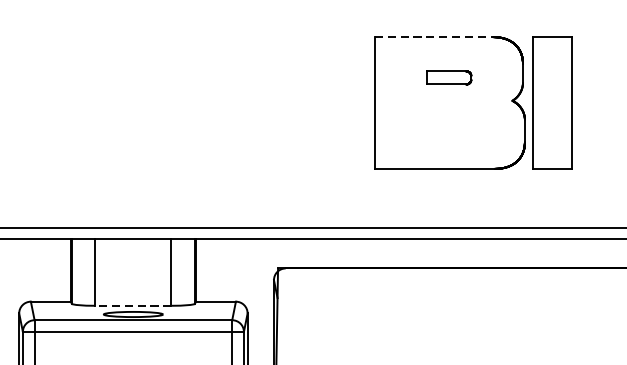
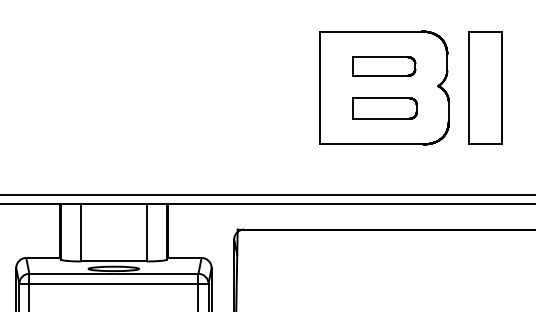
line: (433, 36) -> (370, 31), dashed -> solid
part: (449, 77) -> (384, 66), size x1.67
part: (552, 102) -> (485, 87), moved
part: (449, 126) -> (384, 108), added
line: (132, 305) -> (113, 261), dashed -> solid

